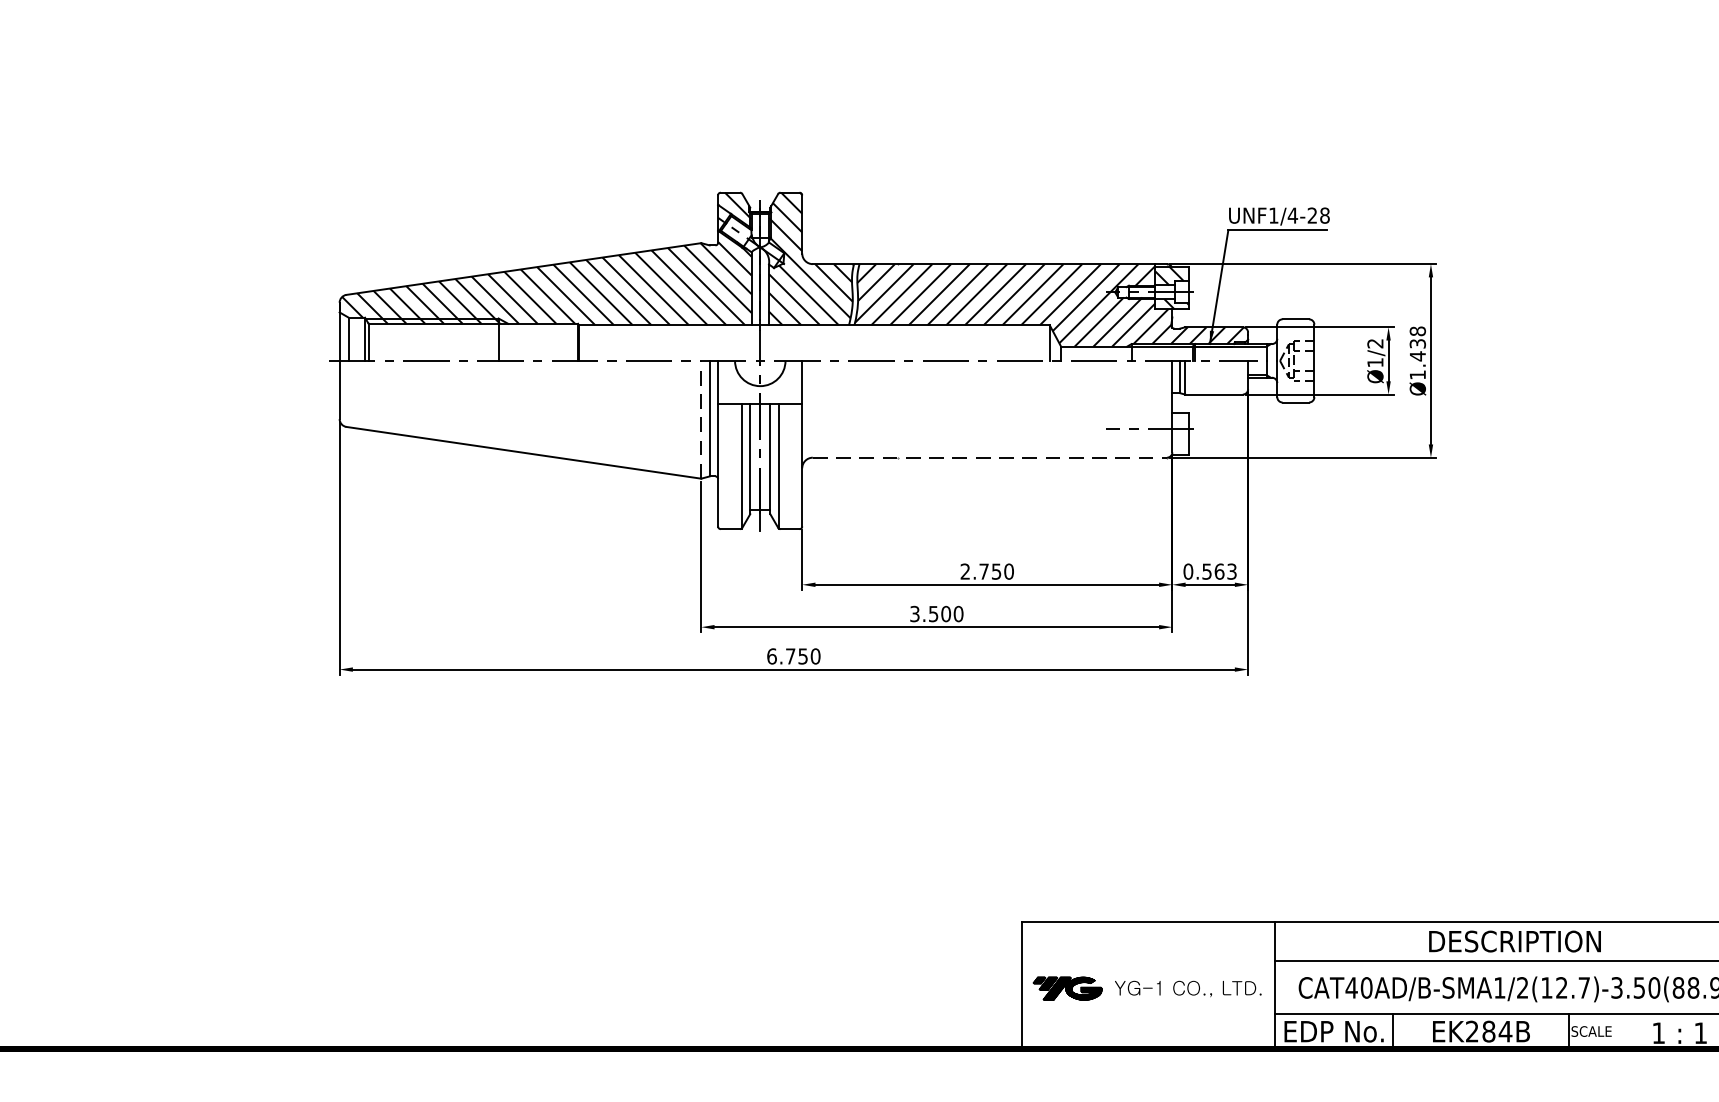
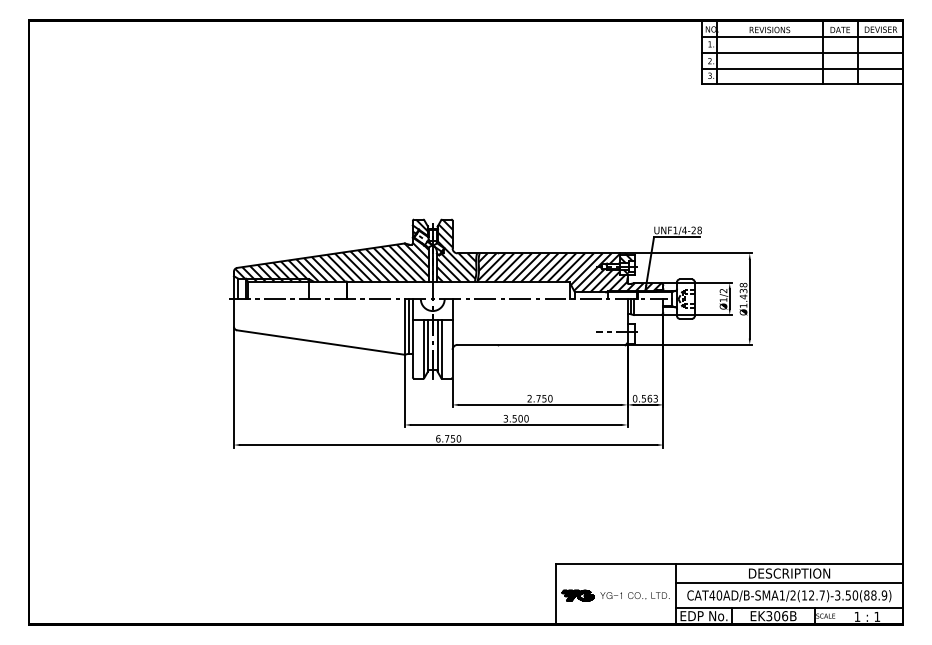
line: (700, 418) -> (404, 326), dashed -> solid
line: (990, 456) -> (541, 344), dashed -> solid
text: (1487, 1032) -> (776, 616), EK284B -> EK306B

